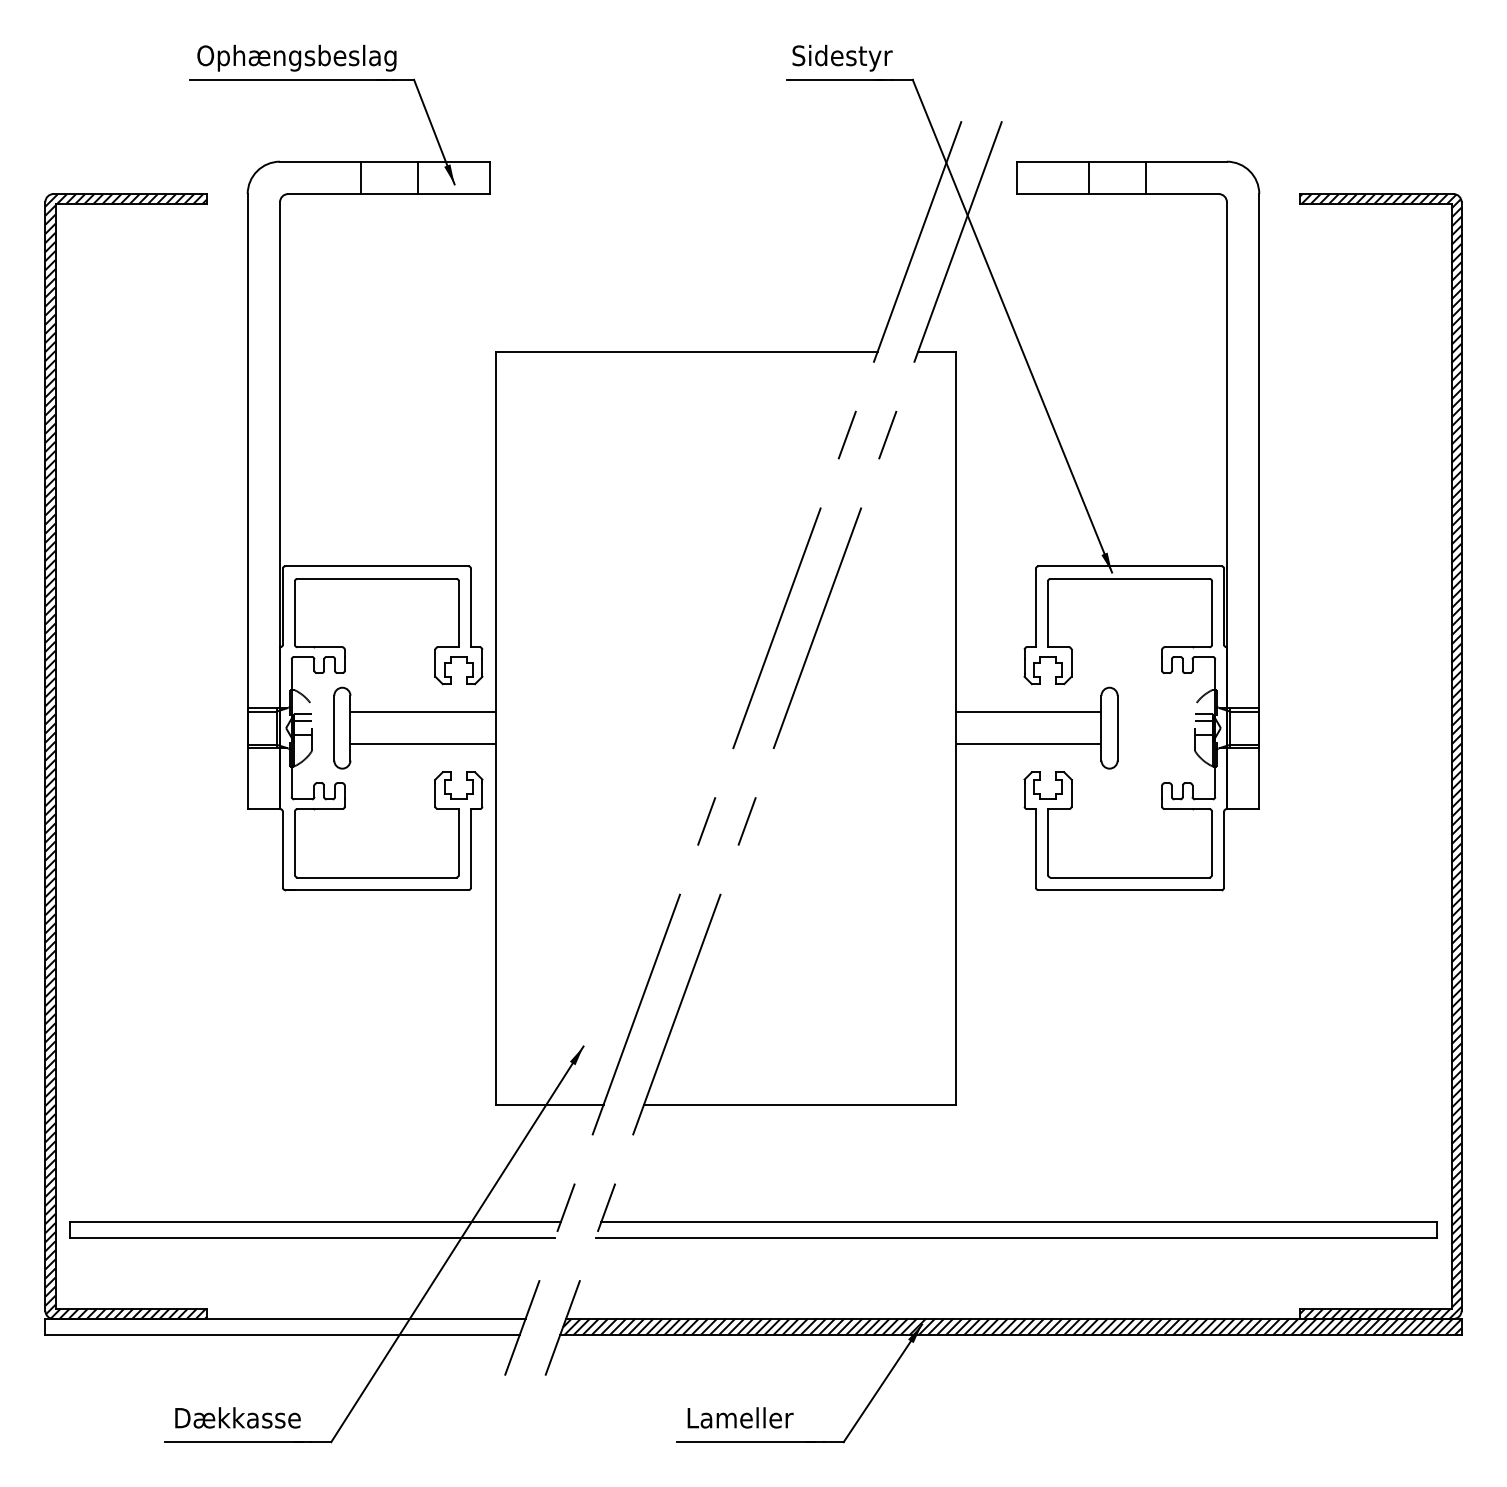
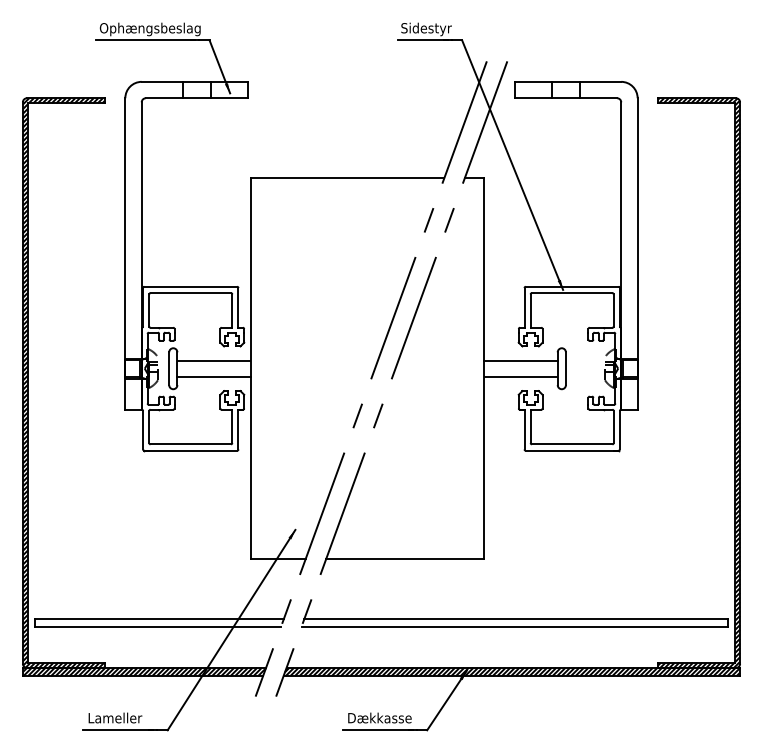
hatch: (283, 1326) -> (143, 671), added
text: (240, 1416) -> (121, 717), Dækkasse -> Lameller
text: (751, 1416) -> (380, 717), Lameller -> Dækkasse

